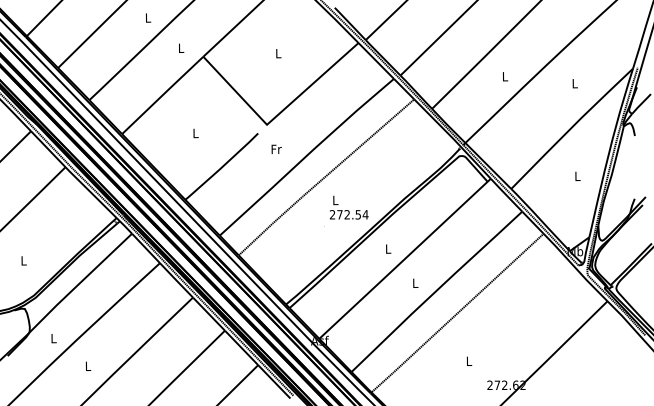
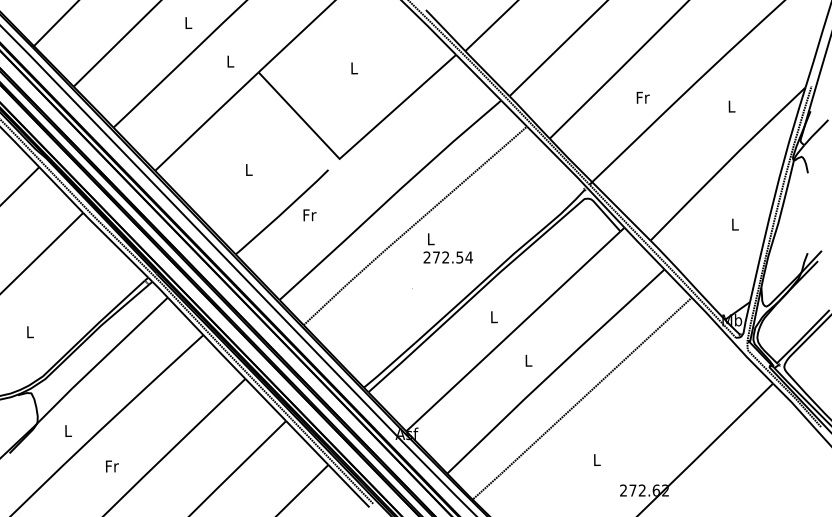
text: (504, 76) -> (642, 97), L -> Fr
text: (276, 149) -> (309, 215), moved
text: (348, 207) -> (447, 248), moved
text: (88, 366) -> (112, 466), L -> Fr

